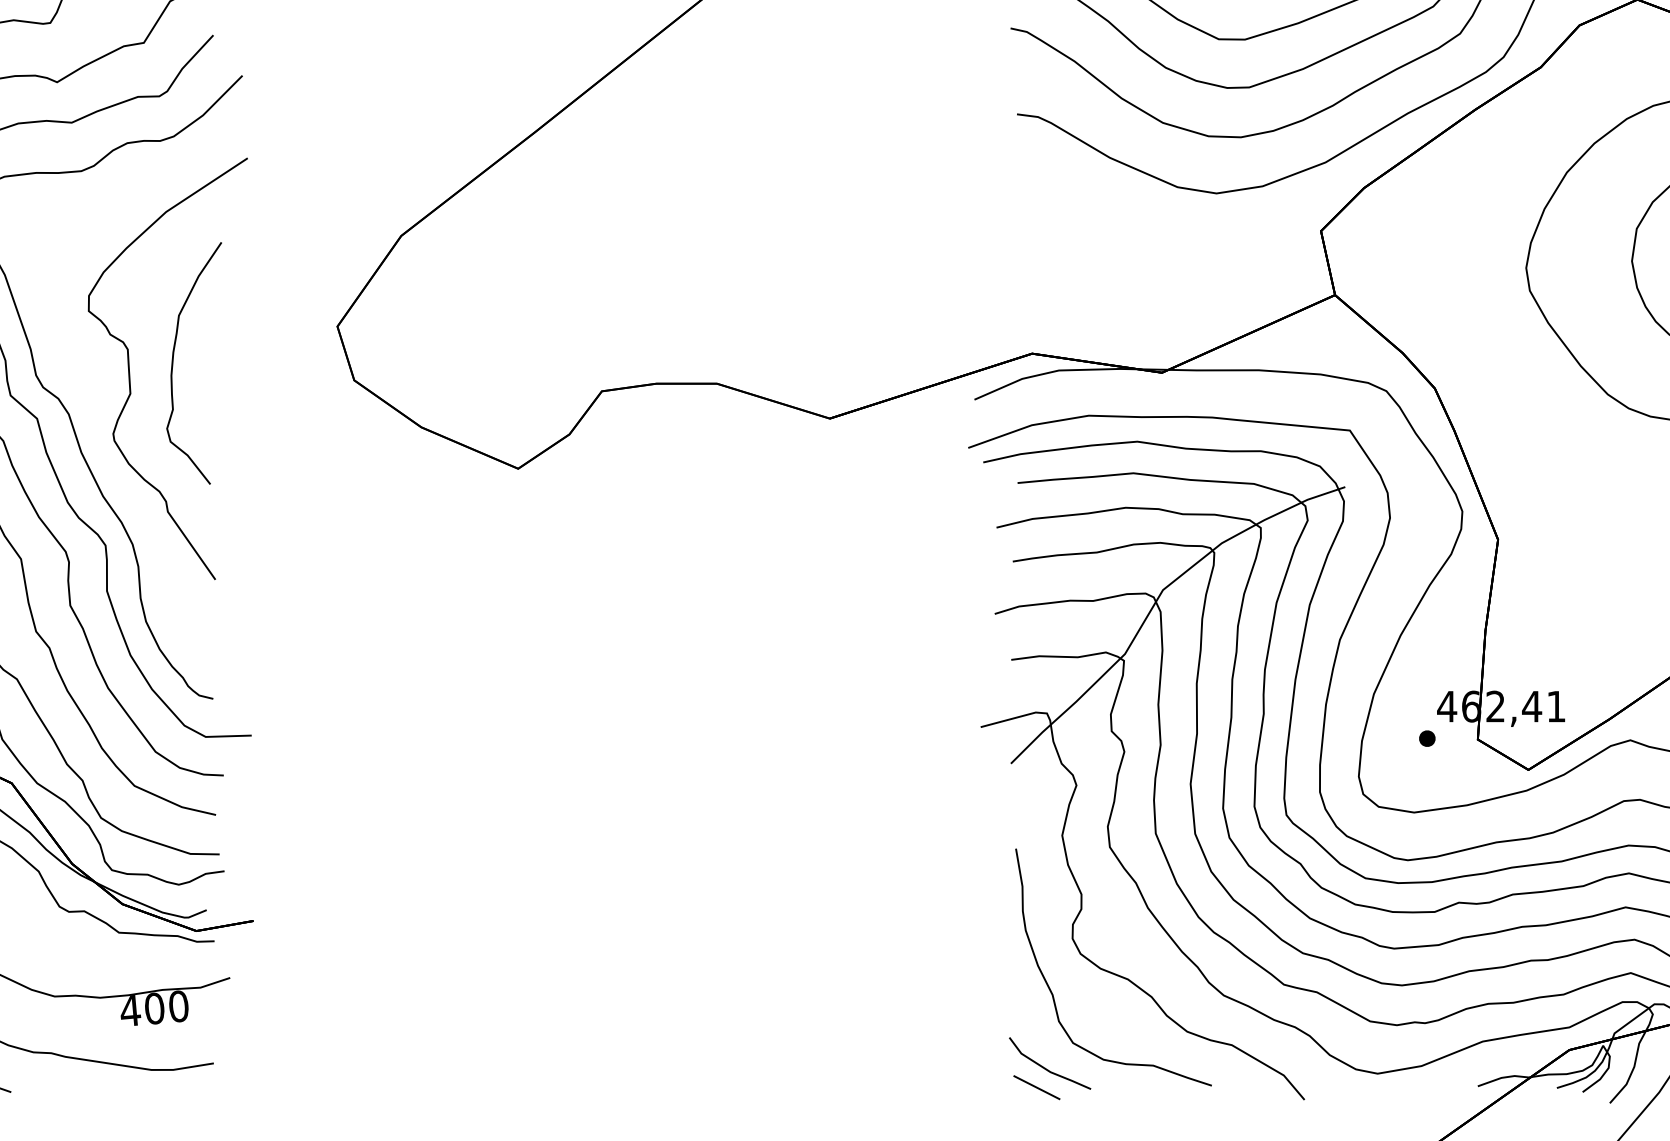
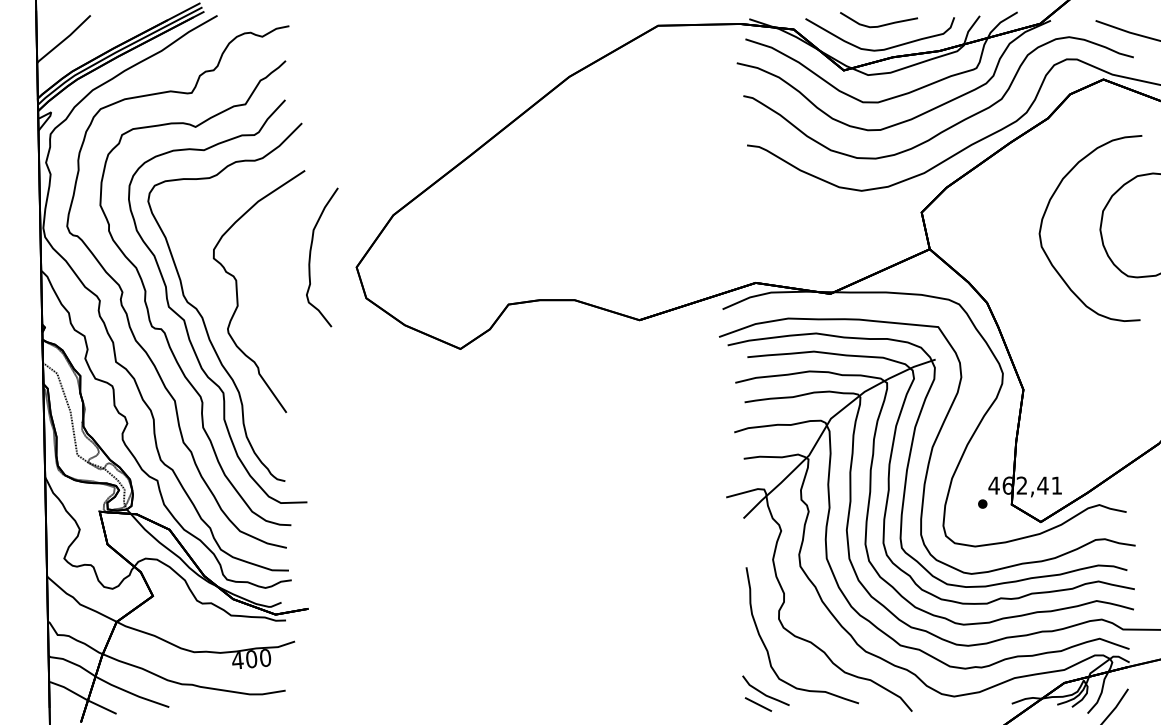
part: (175, 356) -> (311, 253), moved

